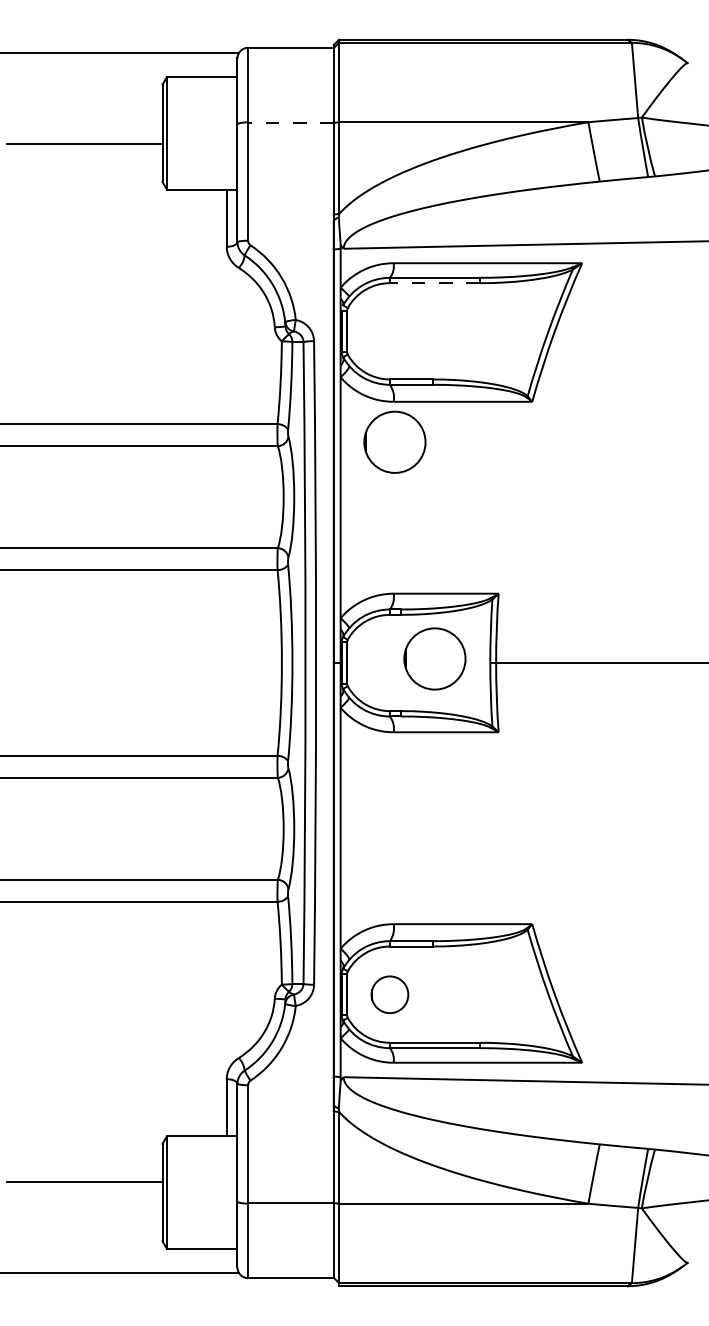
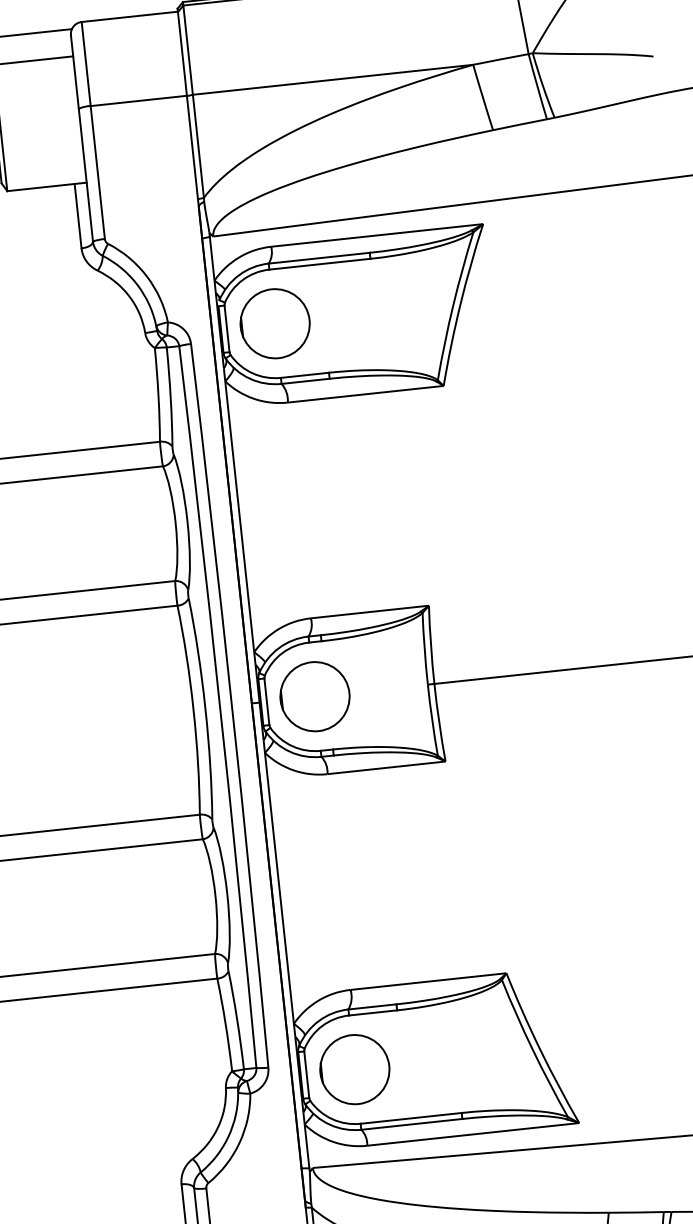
line: (290, 122) -> (138, 100), dashed -> solid
line: (434, 283) -> (319, 264), dashed -> solid
circle: (394, 441) -> (274, 322), moved
circle: (434, 658) -> (314, 696), moved
circle: (389, 994) -> (354, 1069), size x1.67

